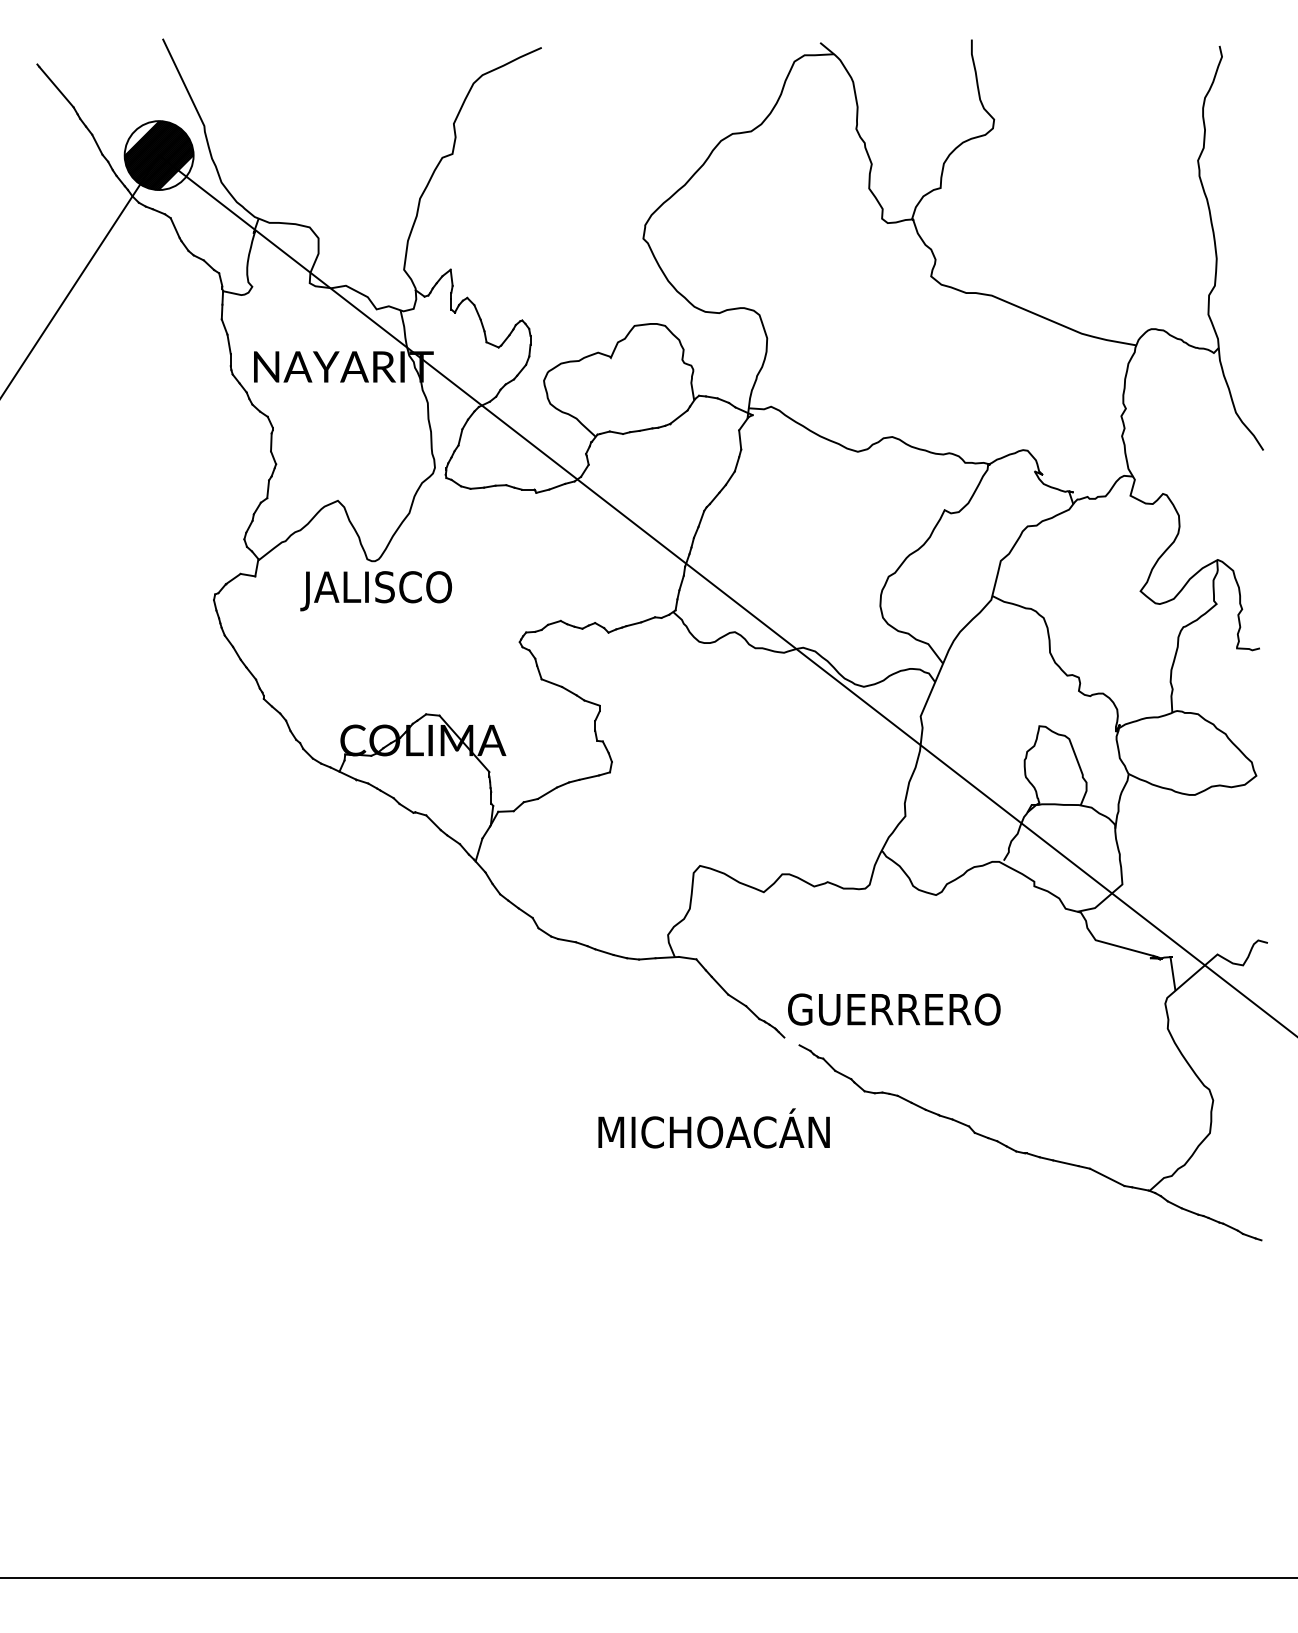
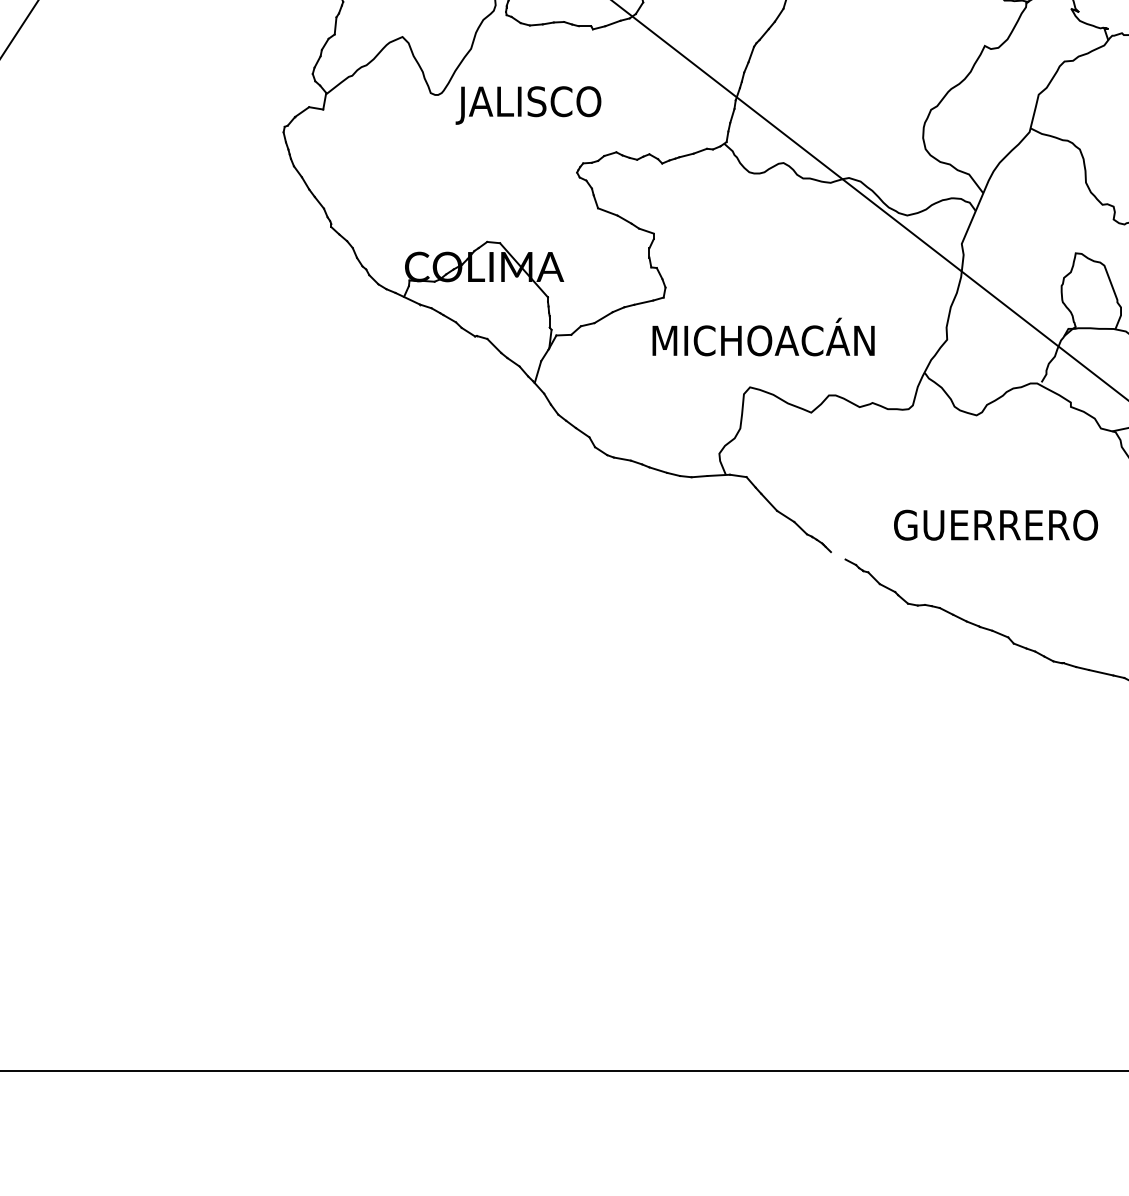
text: (375, 591) -> (527, 105), moved
text: (894, 1009) -> (996, 525), moved
text: (713, 1128) -> (762, 337), moved

